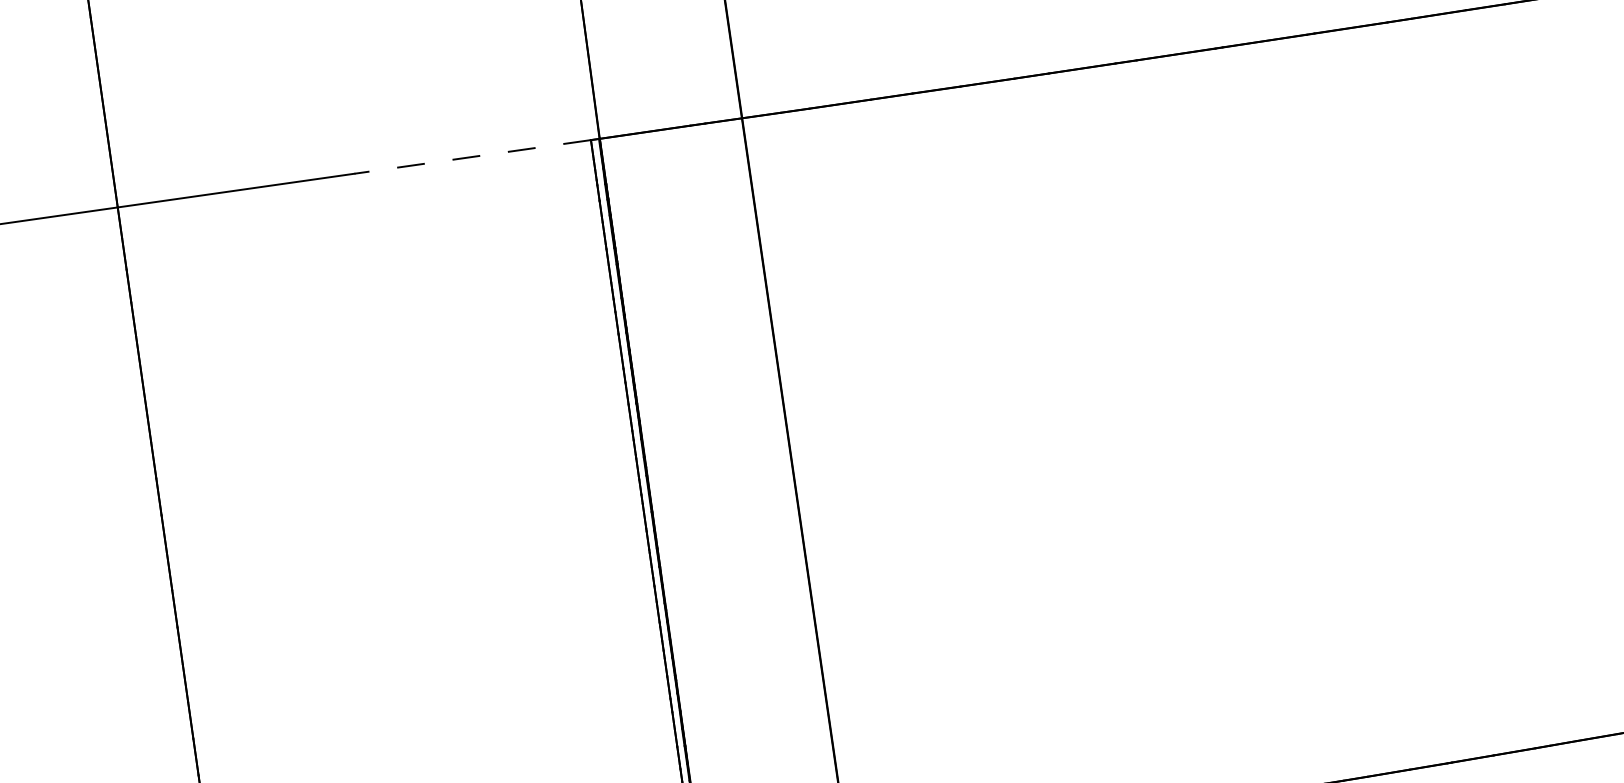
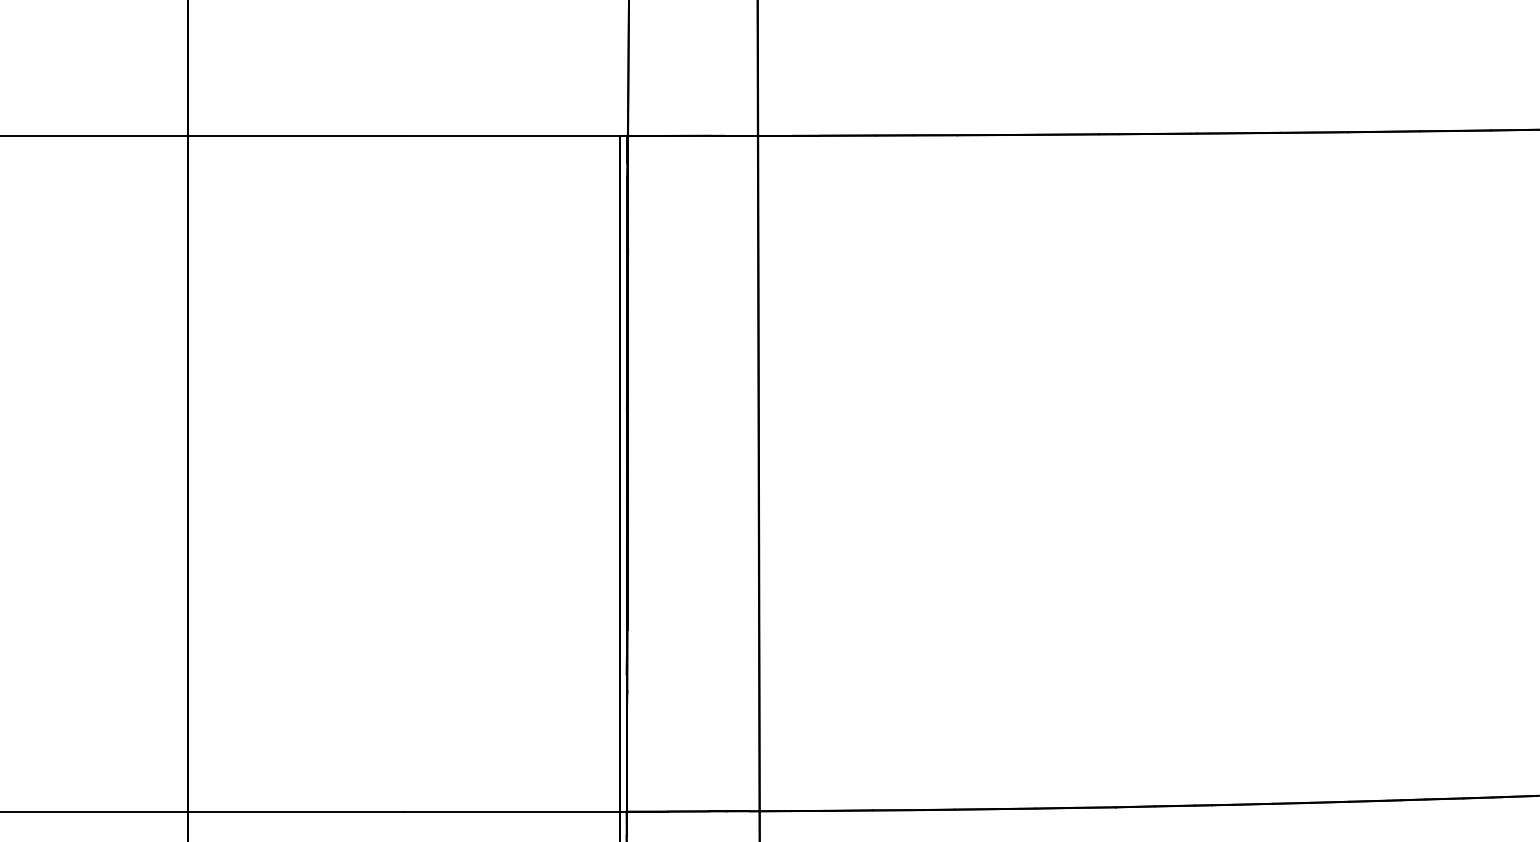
line: (473, 157) -> (512, 136), dashed -> solid

